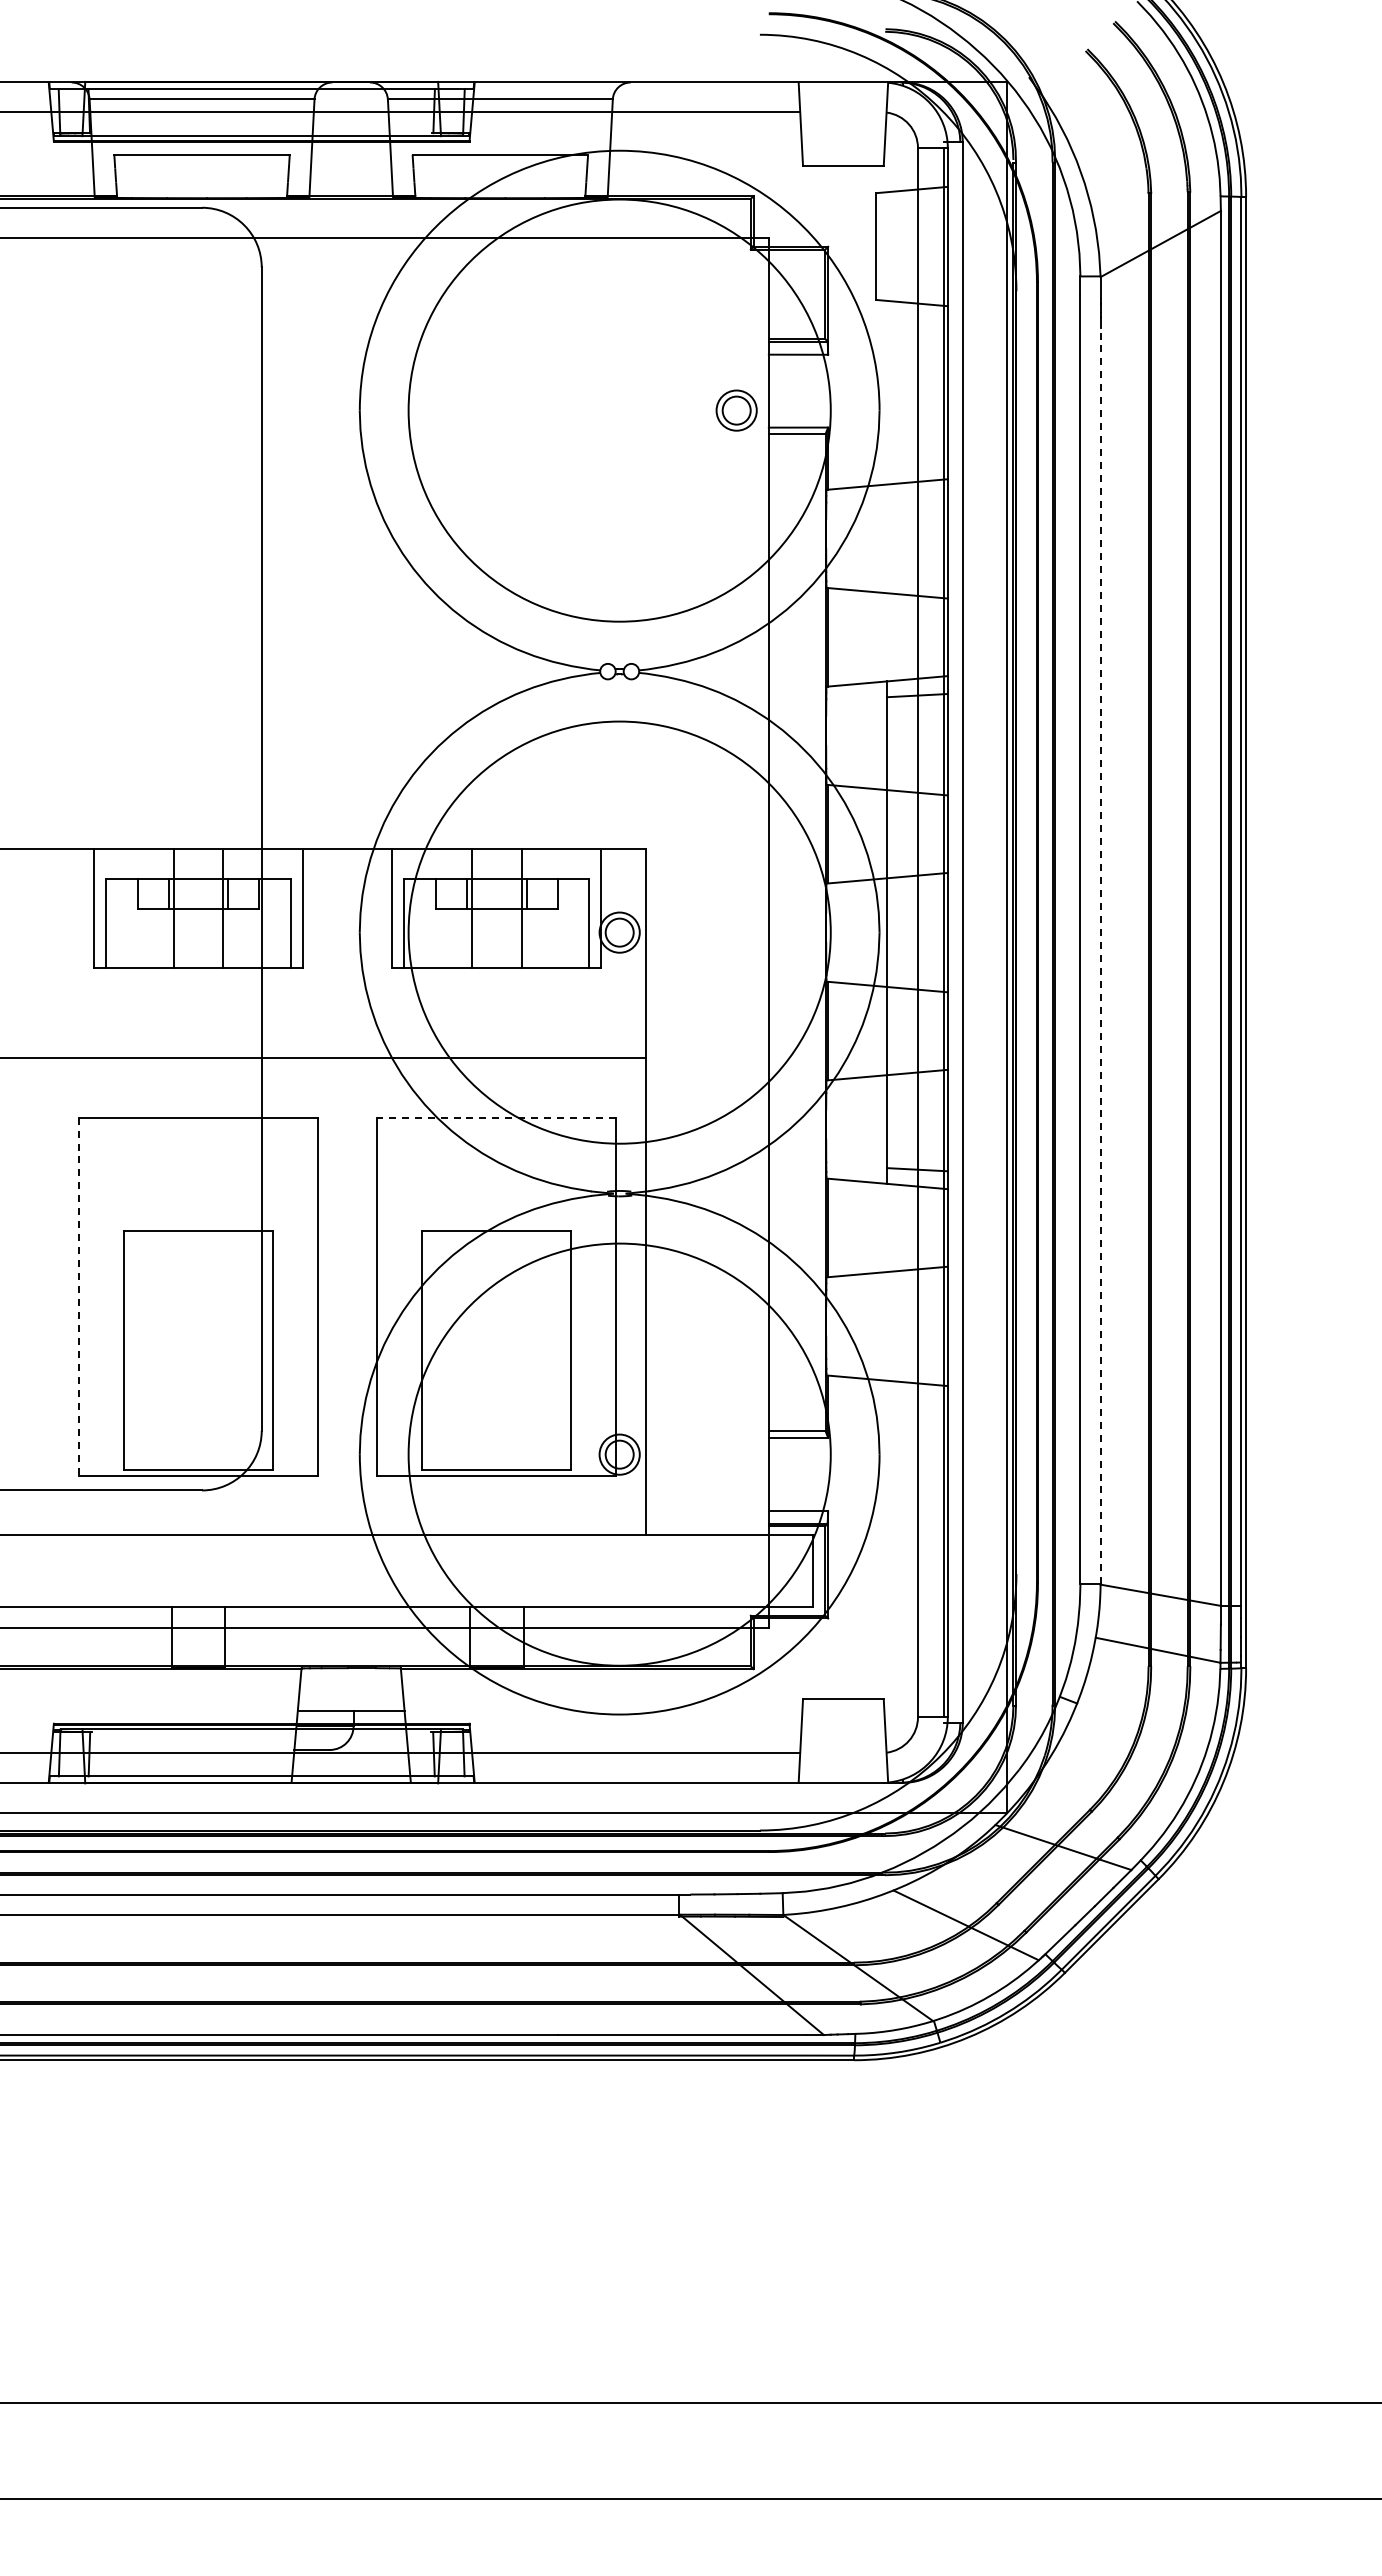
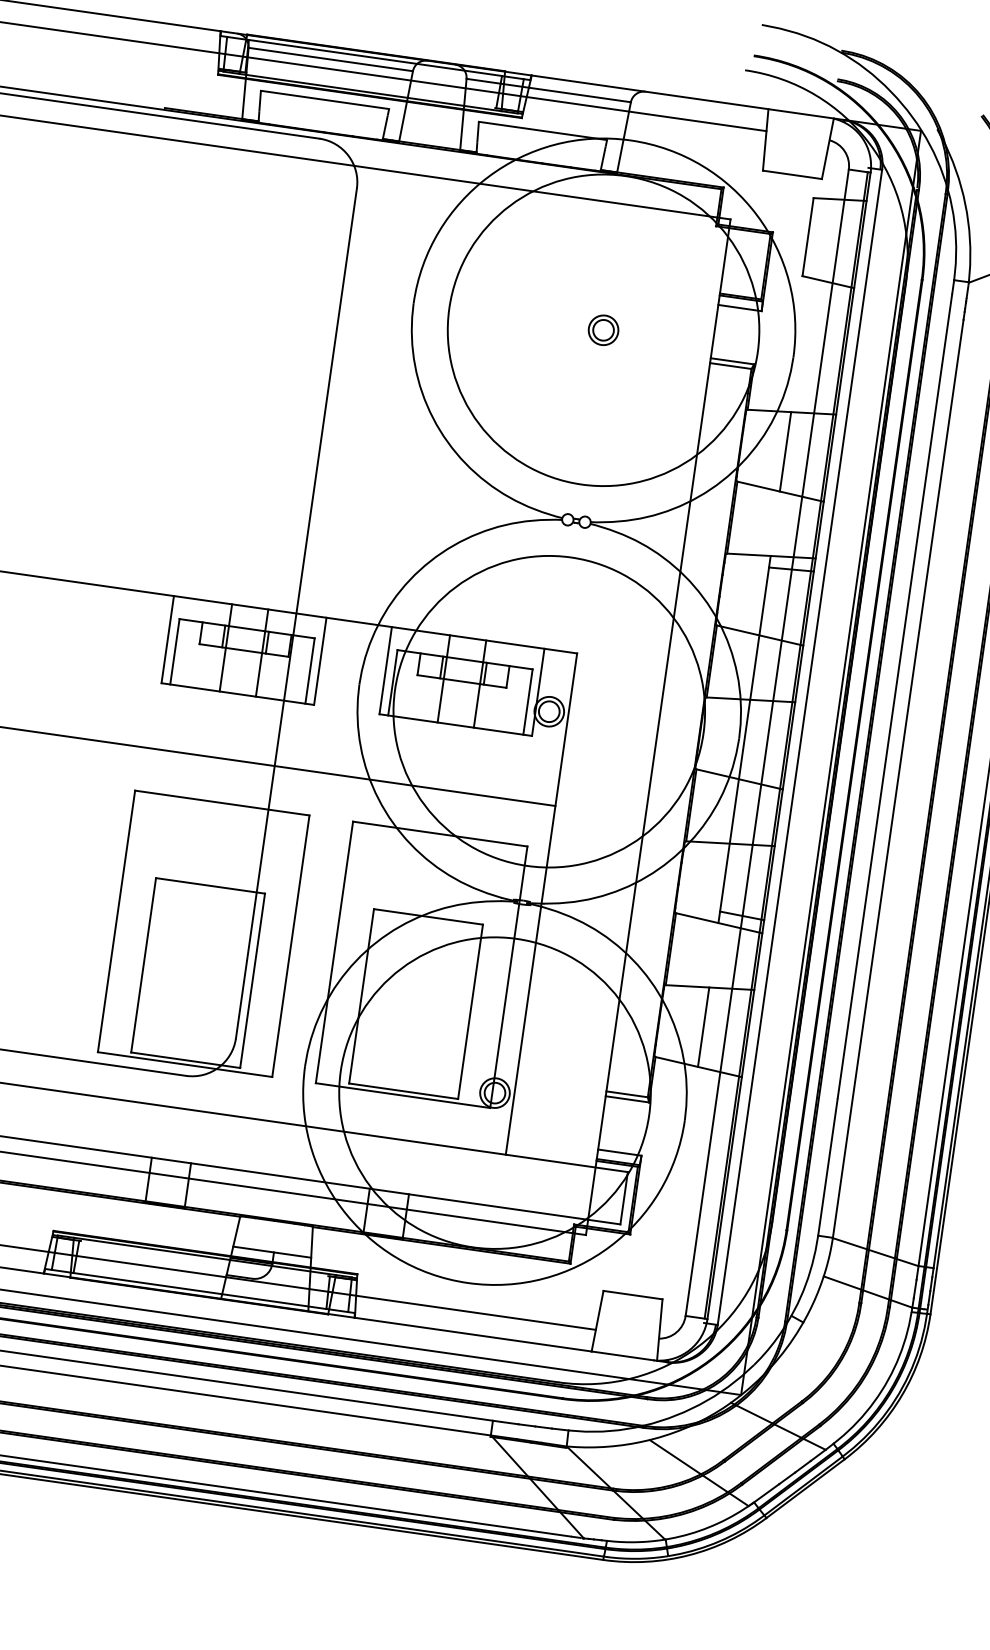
part: (736, 410) -> (603, 330), moved
line: (886, 538) -> (785, 451), added
line: (1100, 955) -> (898, 778), dashed -> solid
line: (496, 1117) -> (440, 833), dashed -> solid
line: (79, 1296) -> (116, 921), dashed -> solid
line: (886, 1326) -> (703, 1027), added

